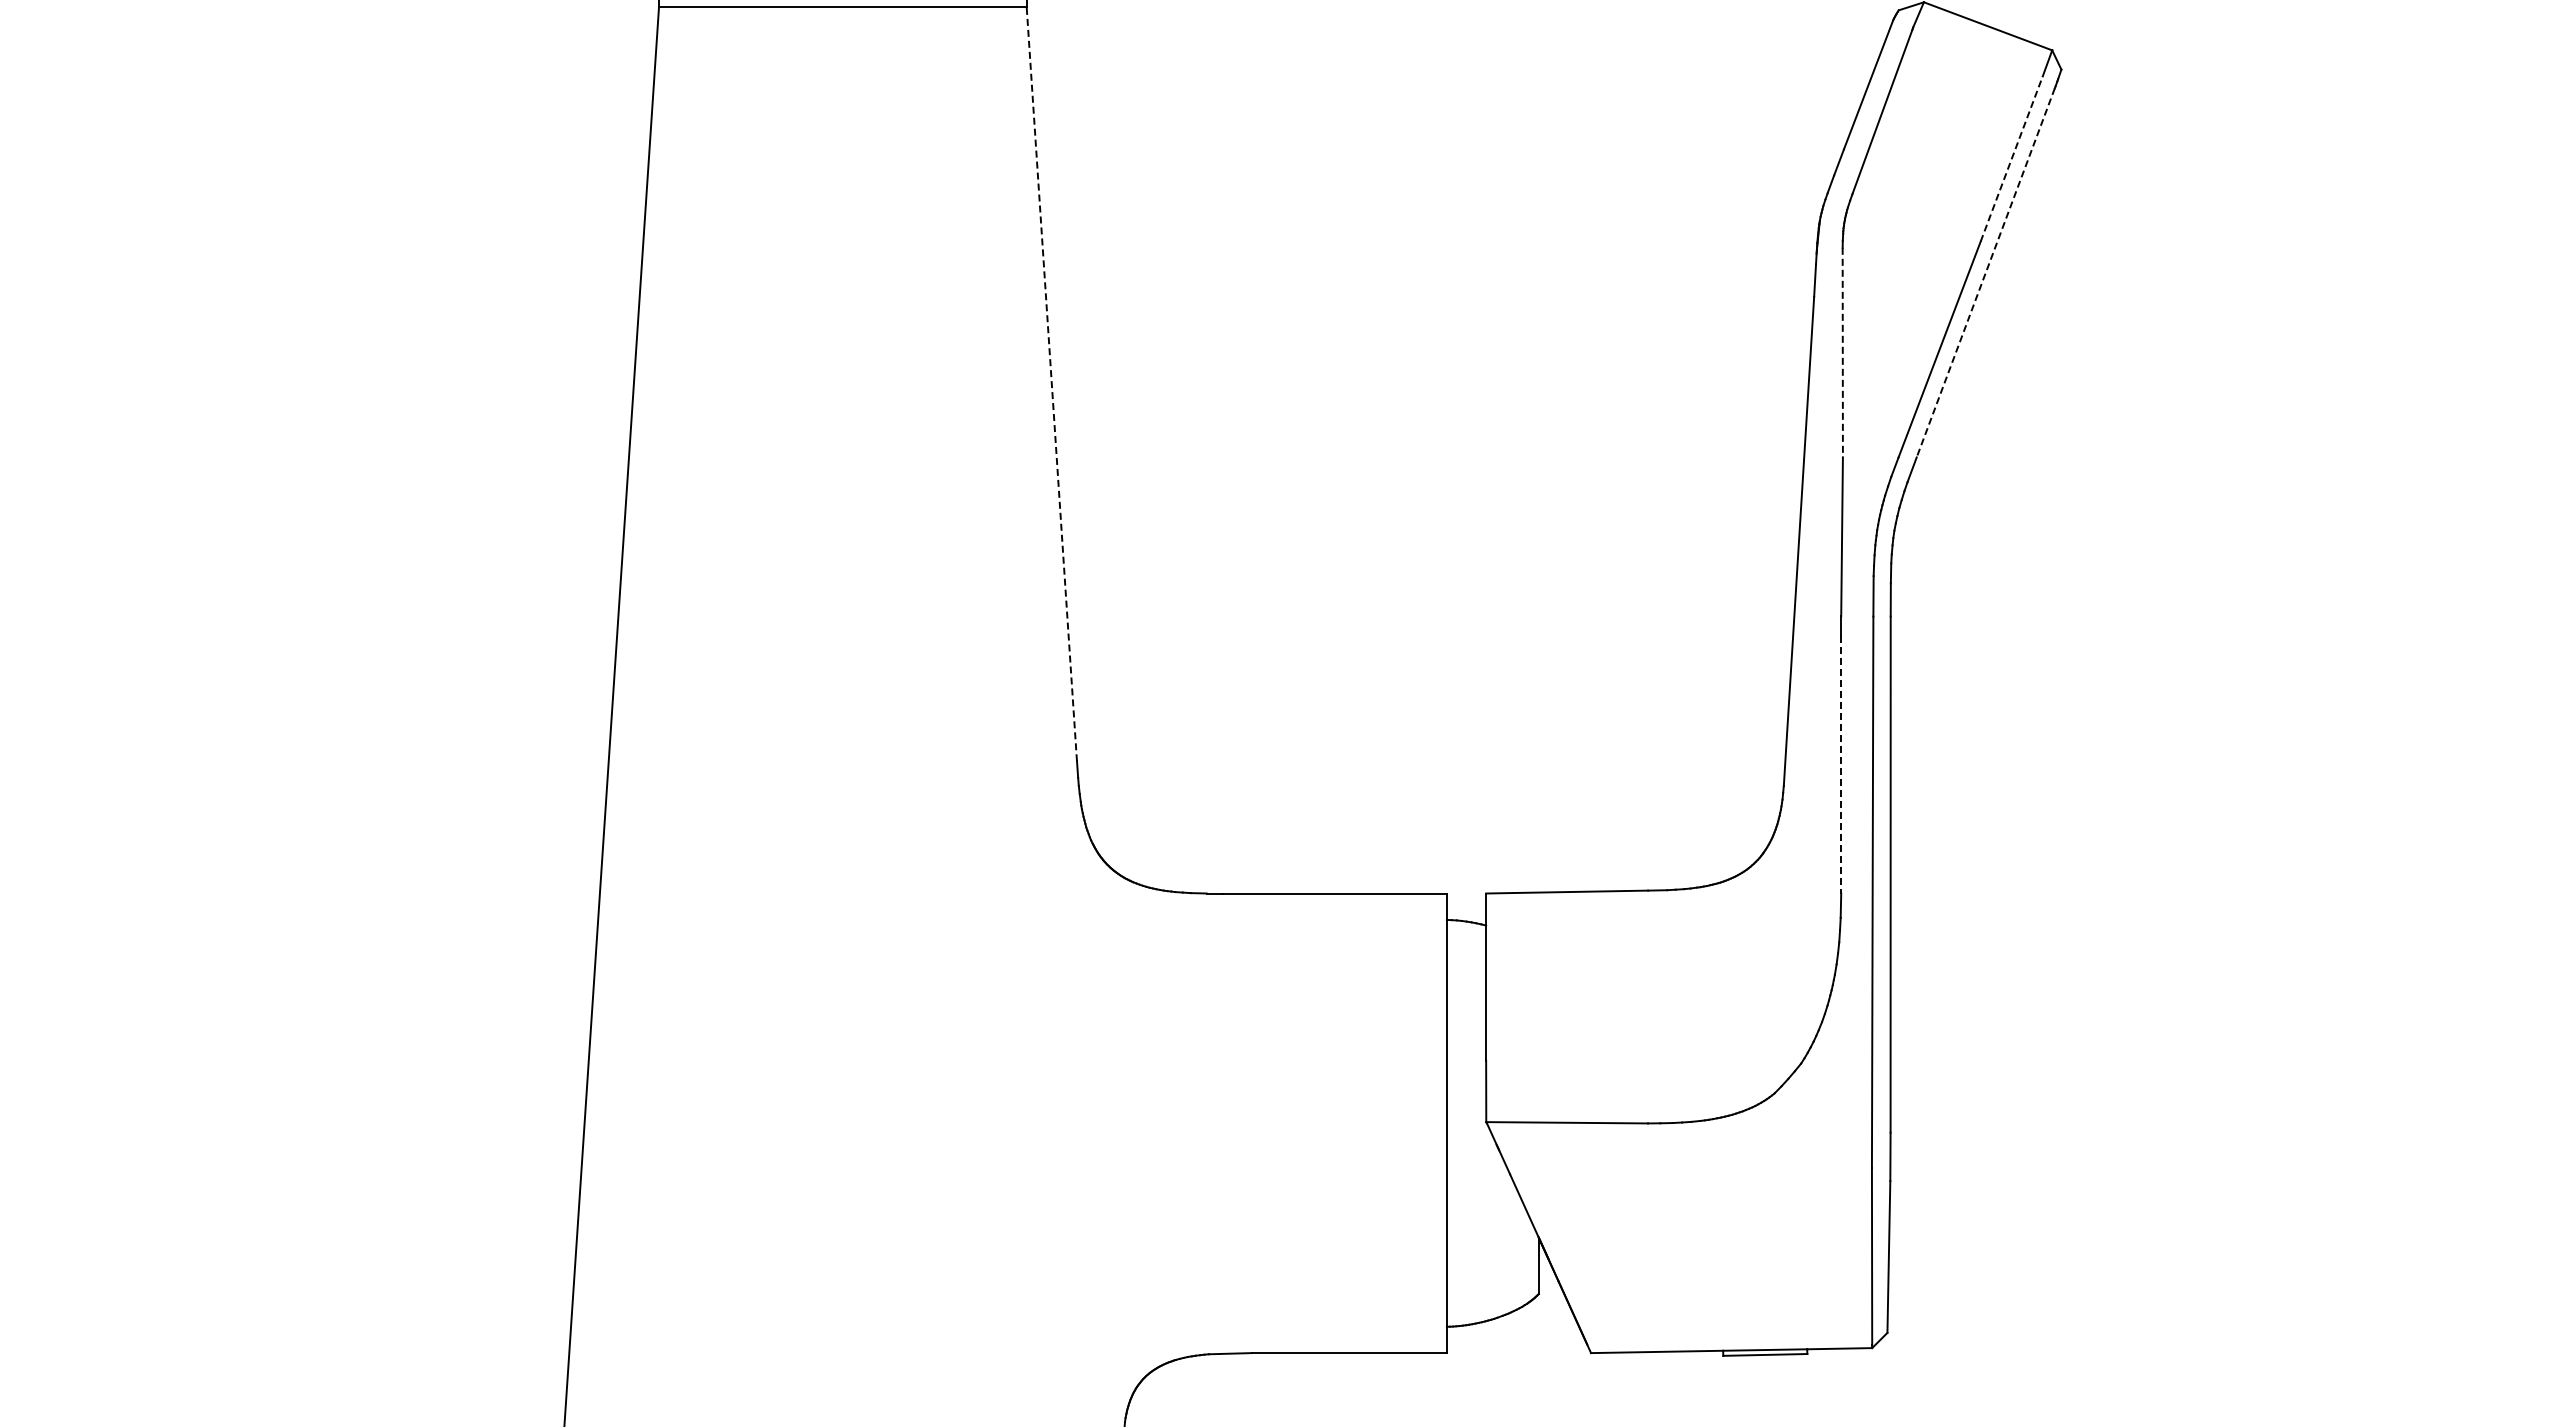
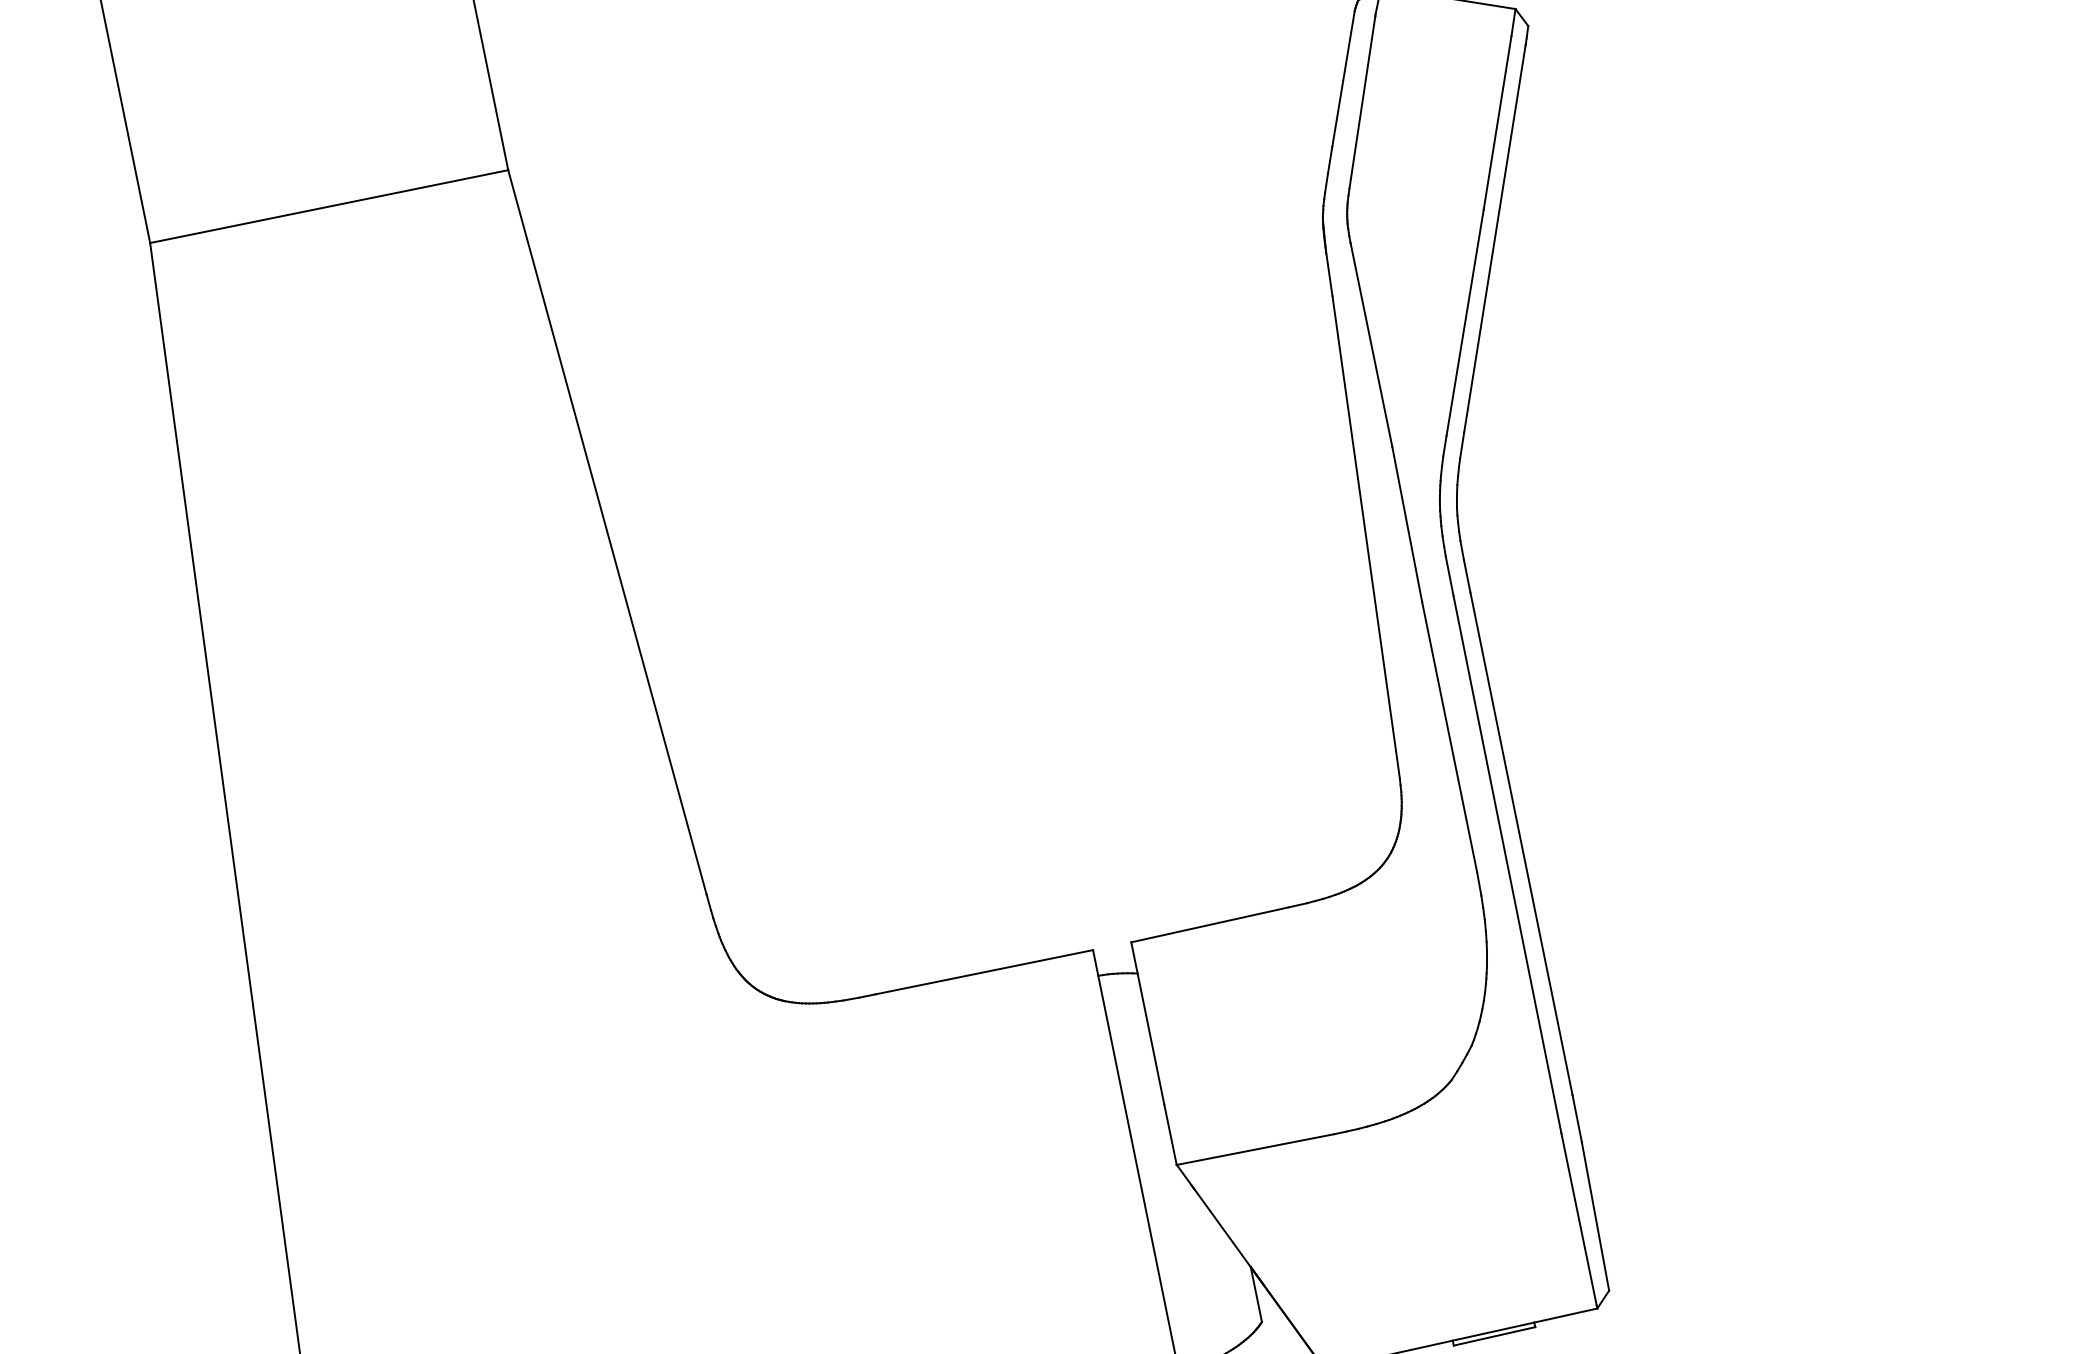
line: (2011, 158) -> (1497, 122), dashed -> solid
line: (1985, 273) -> (1494, 239), dashed -> solid
line: (1842, 352) -> (1371, 344), dashed -> solid
line: (1051, 384) -> (607, 532), dashed -> solid
line: (1841, 764) -> (1451, 746), dashed -> solid

